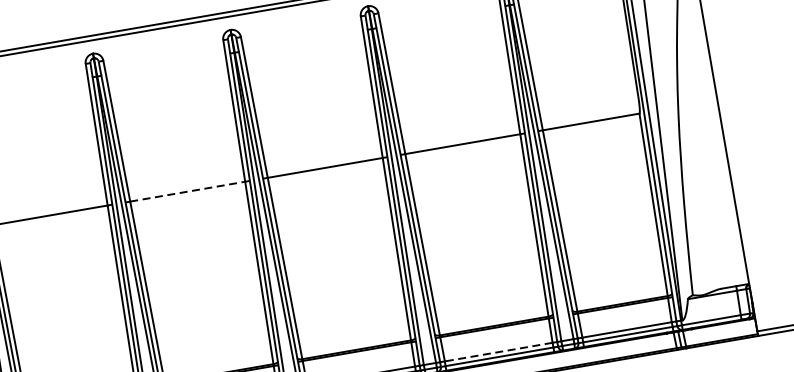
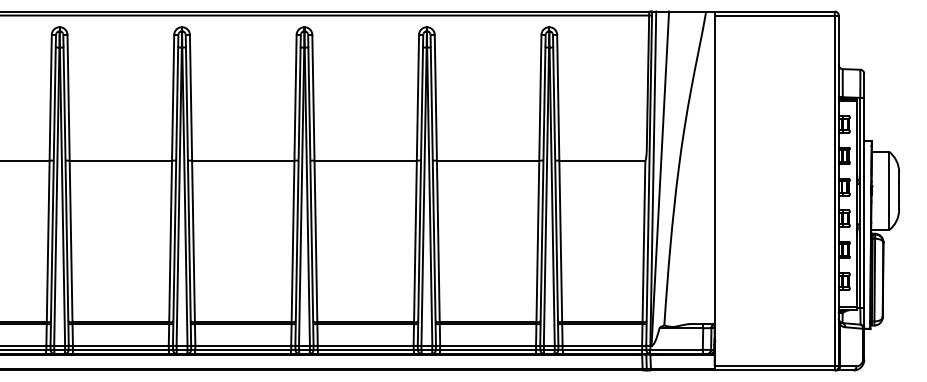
line: (187, 191) -> (243, 160), dashed -> solid
line: (499, 351) -> (488, 345), dashed -> solid

